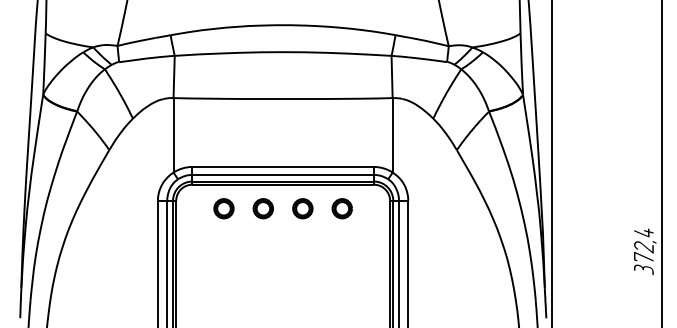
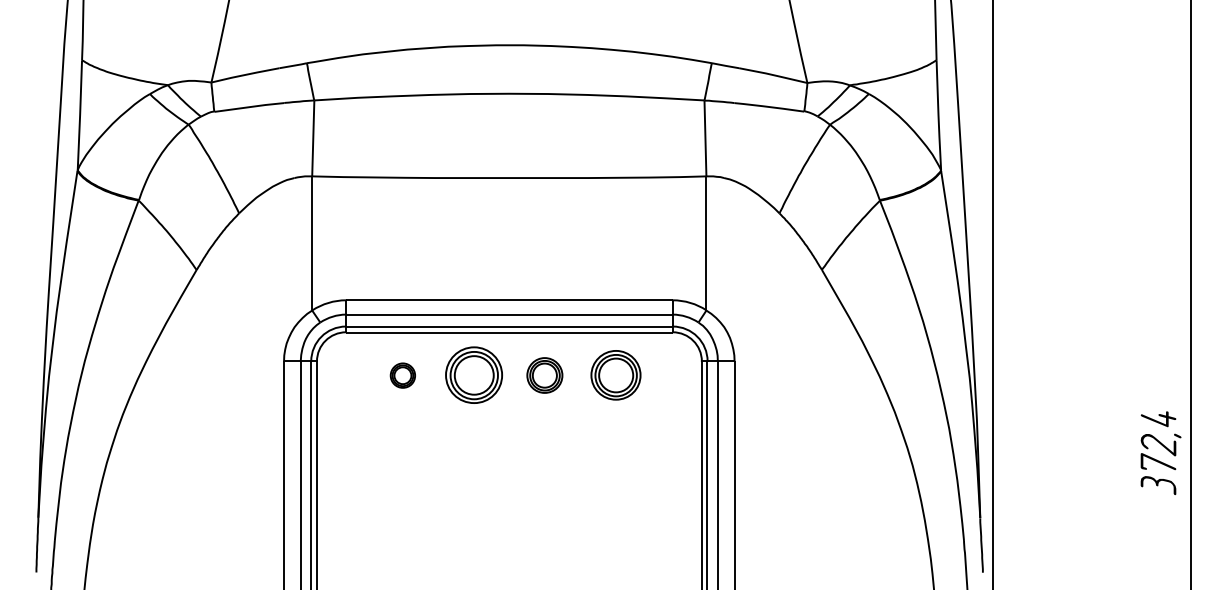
part: (223, 208) -> (402, 375), size x0.7
part: (262, 208) -> (472, 375), size x1.6
part: (341, 208) -> (614, 375), size x1.4

